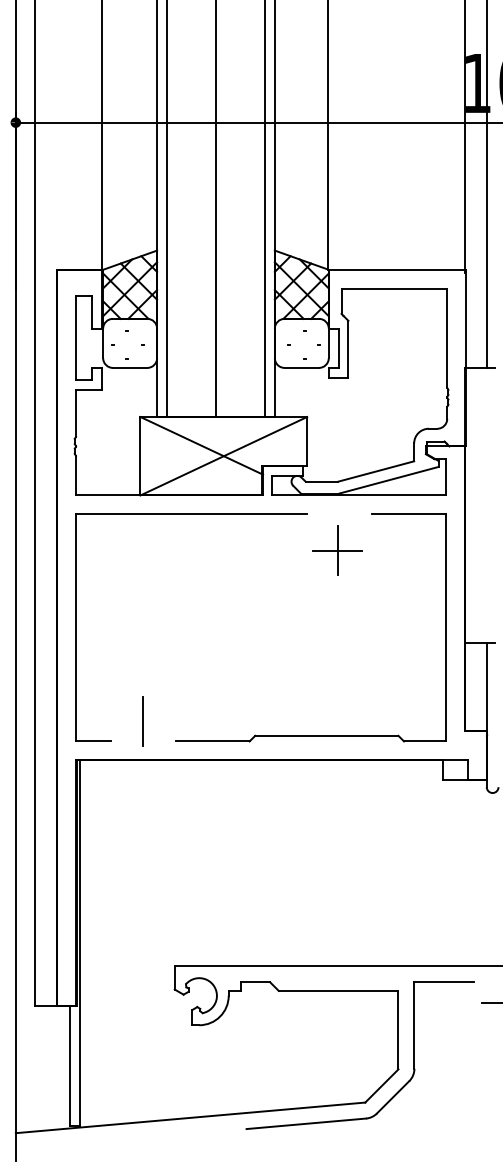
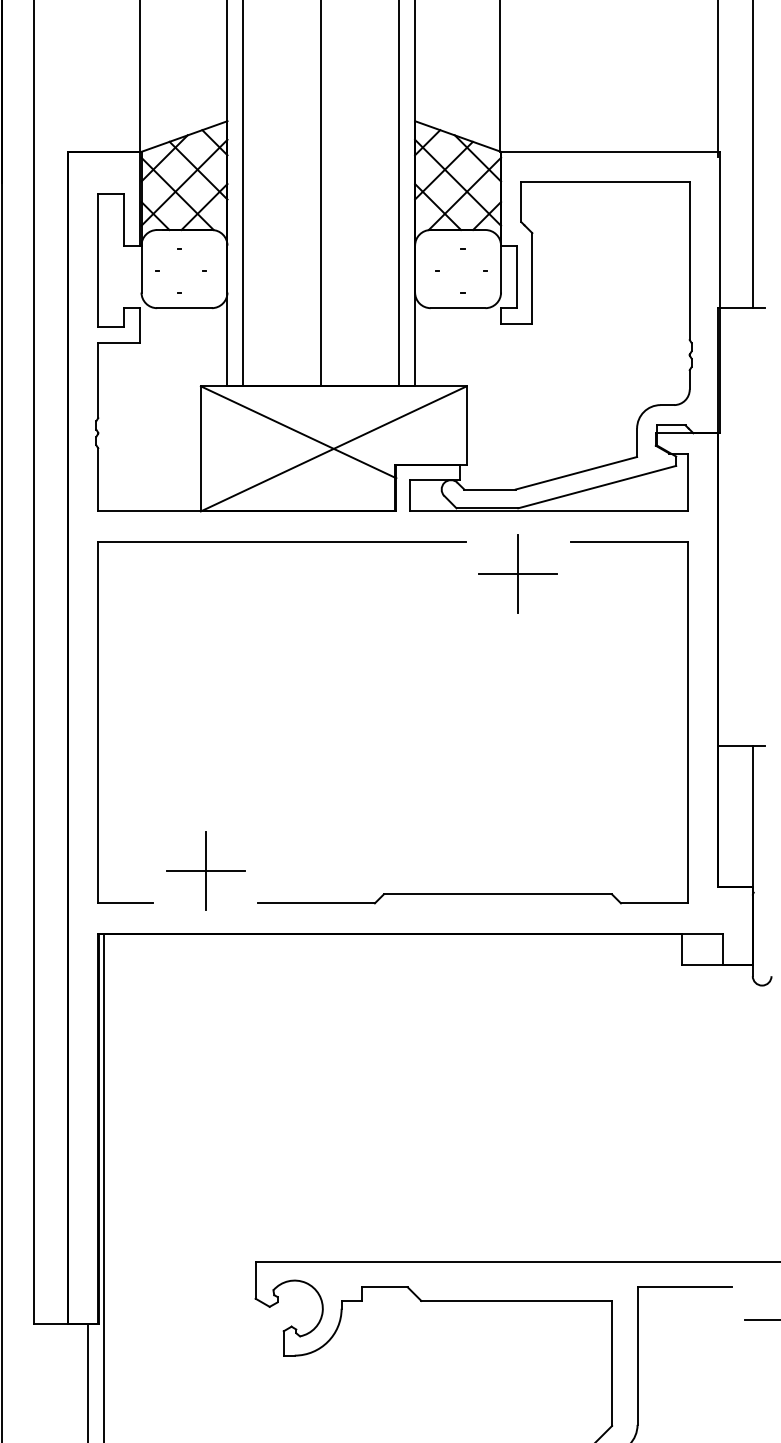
part: (337, 550) -> (518, 573), moved
line: (142, 721) -> (204, 871), added

